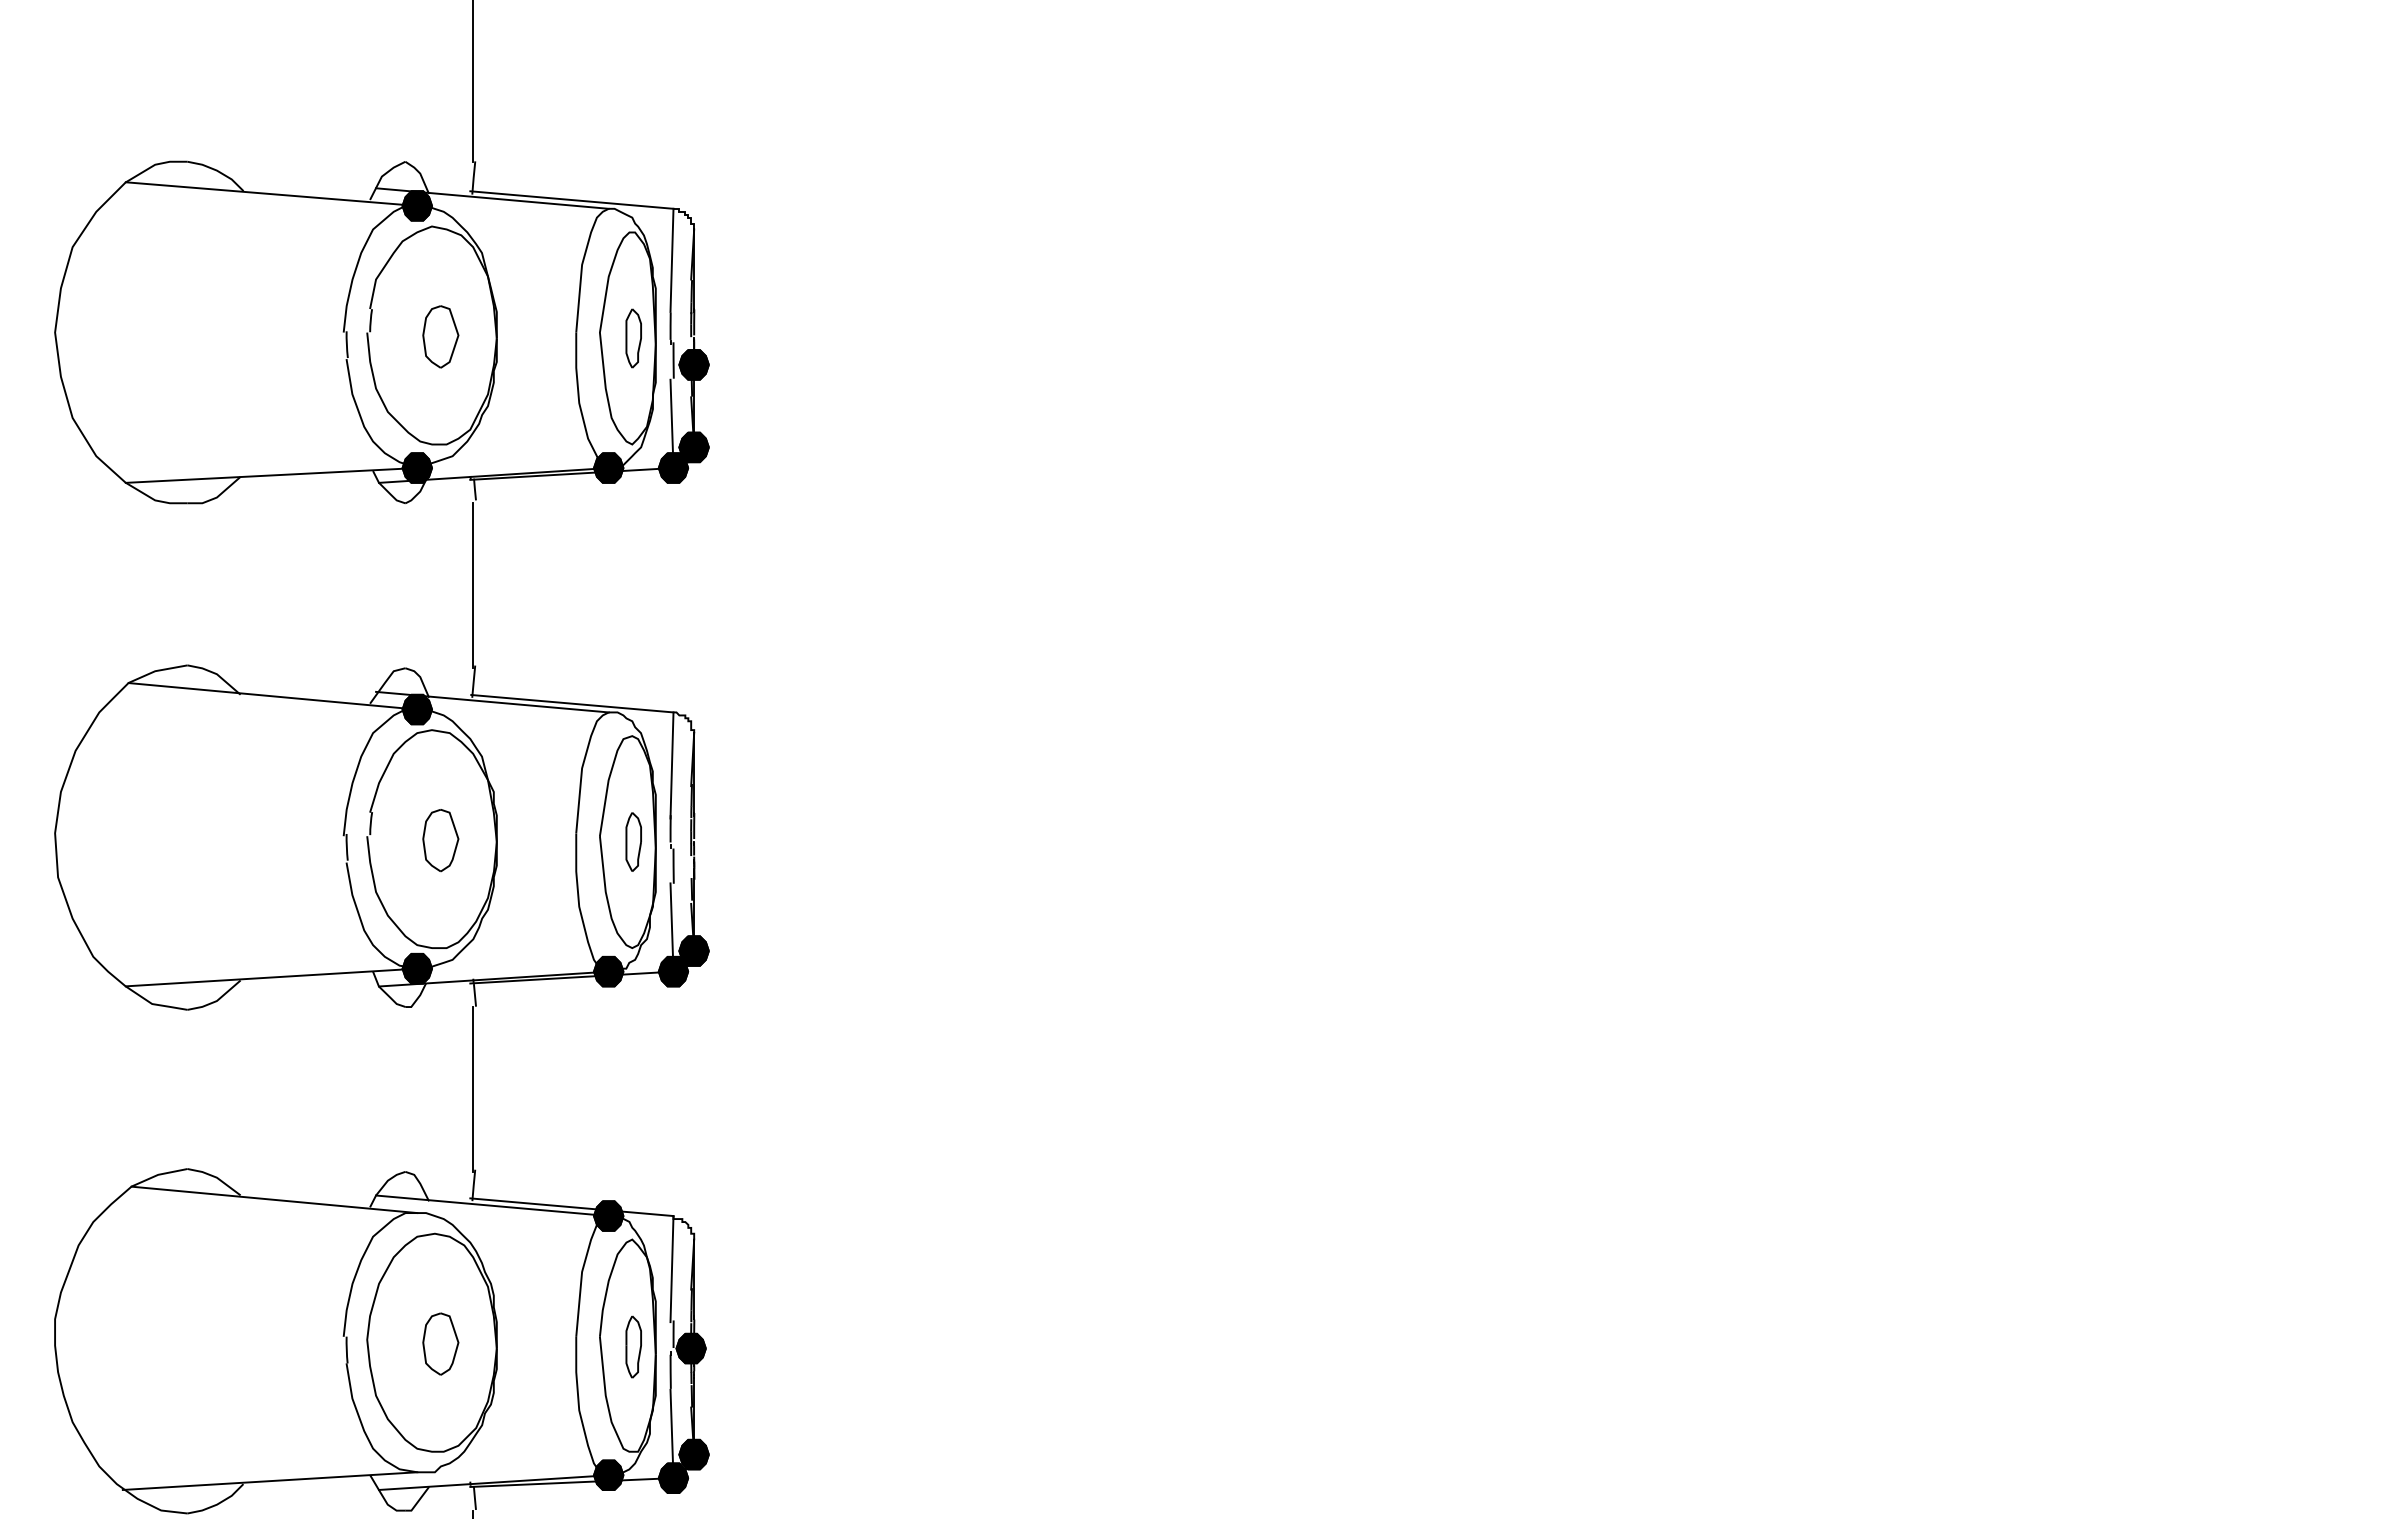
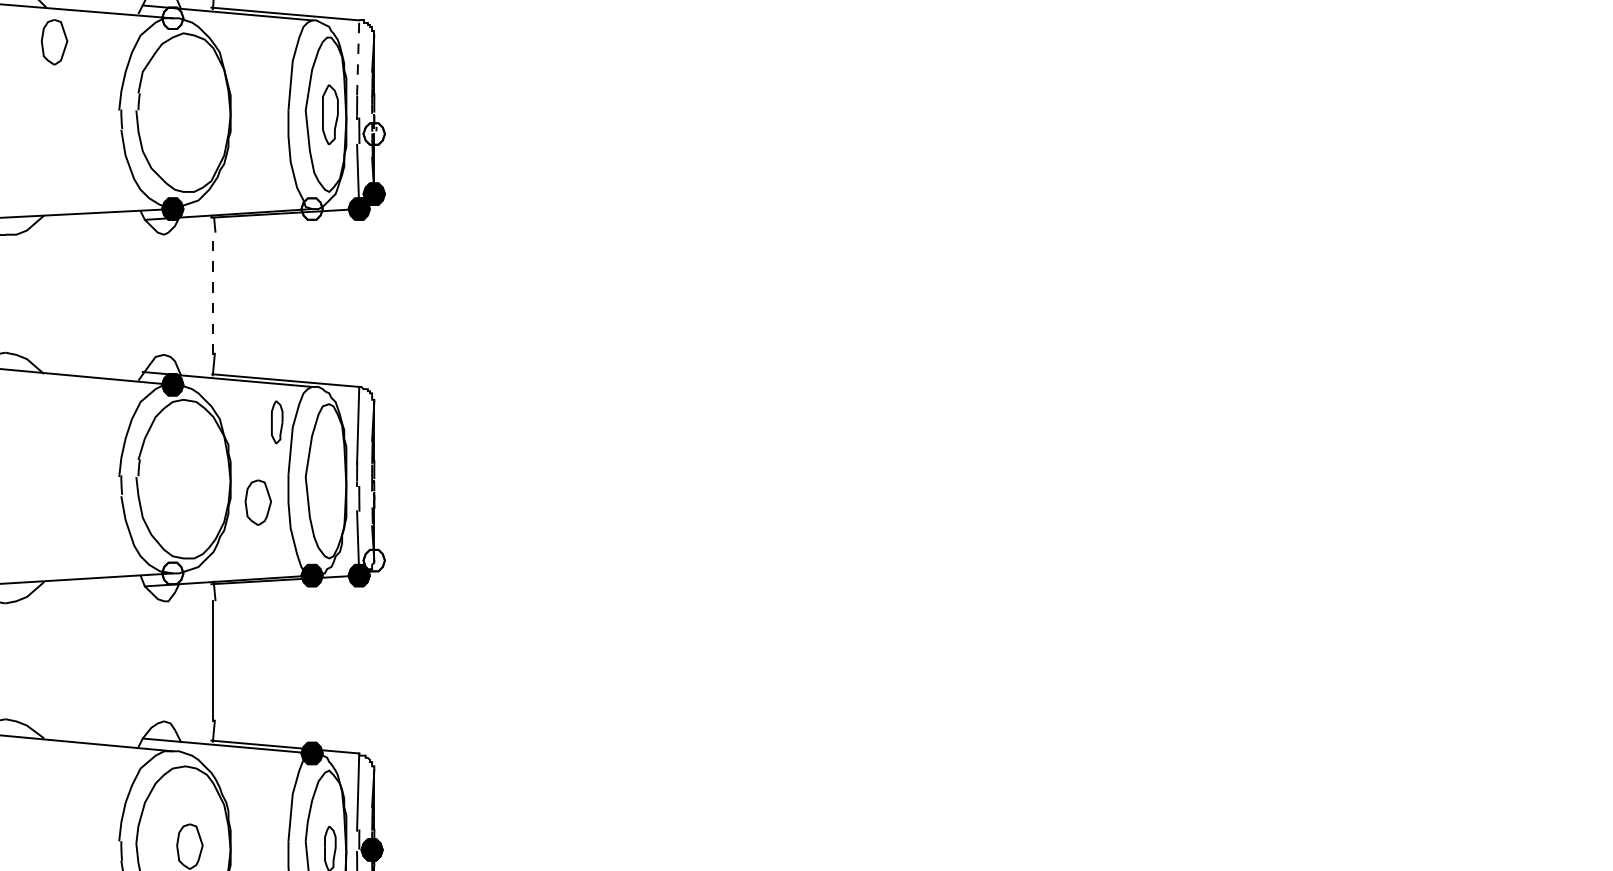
fill: (417, 205) -> (172, 17), removed
line: (672, 260) -> (358, 58), solid -> dashed
part: (440, 336) -> (54, 42), moved
part: (633, 338) -> (330, 114), size x1.4
fill: (693, 364) -> (373, 133), removed
fill: (608, 467) -> (311, 208), removed
line: (473, 585) -> (213, 294), solid -> dashed
part: (440, 840) -> (258, 502), moved
part: (633, 841) -> (277, 421), moved
fill: (693, 950) -> (373, 560), removed
fill: (417, 968) -> (172, 573), removed

